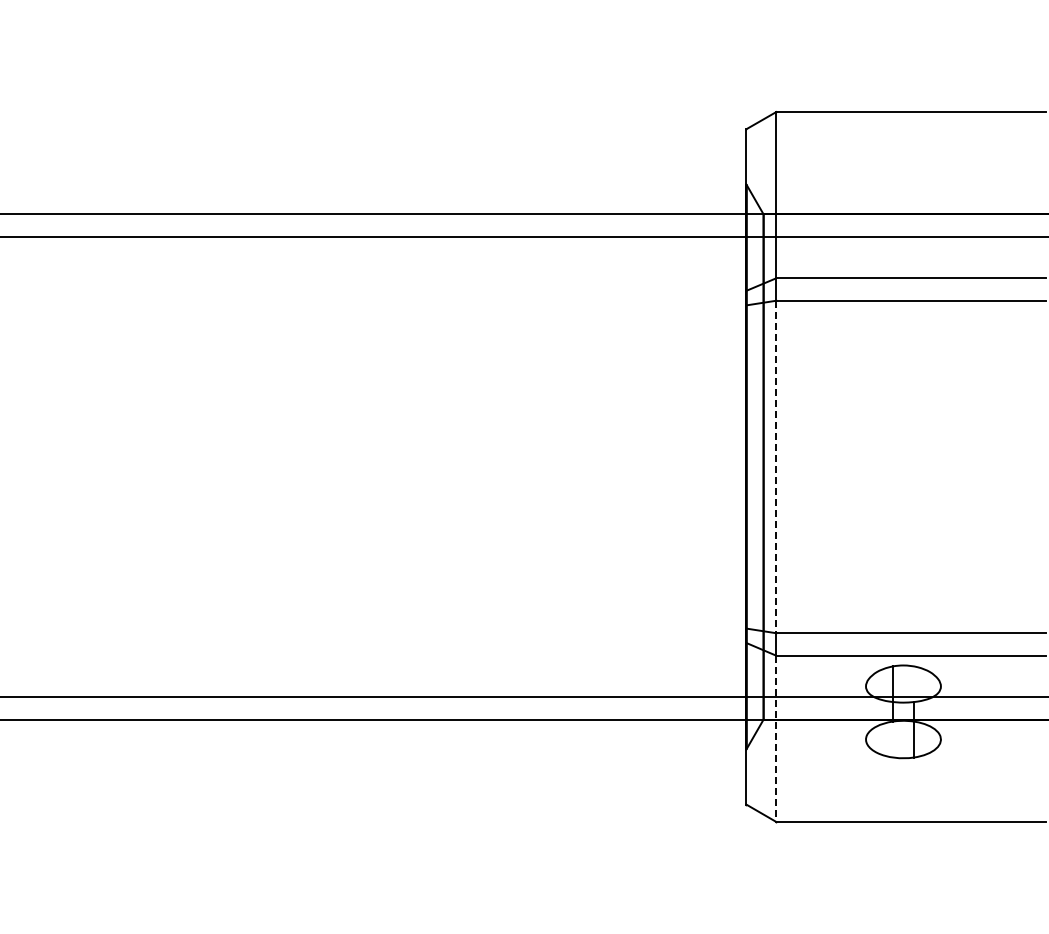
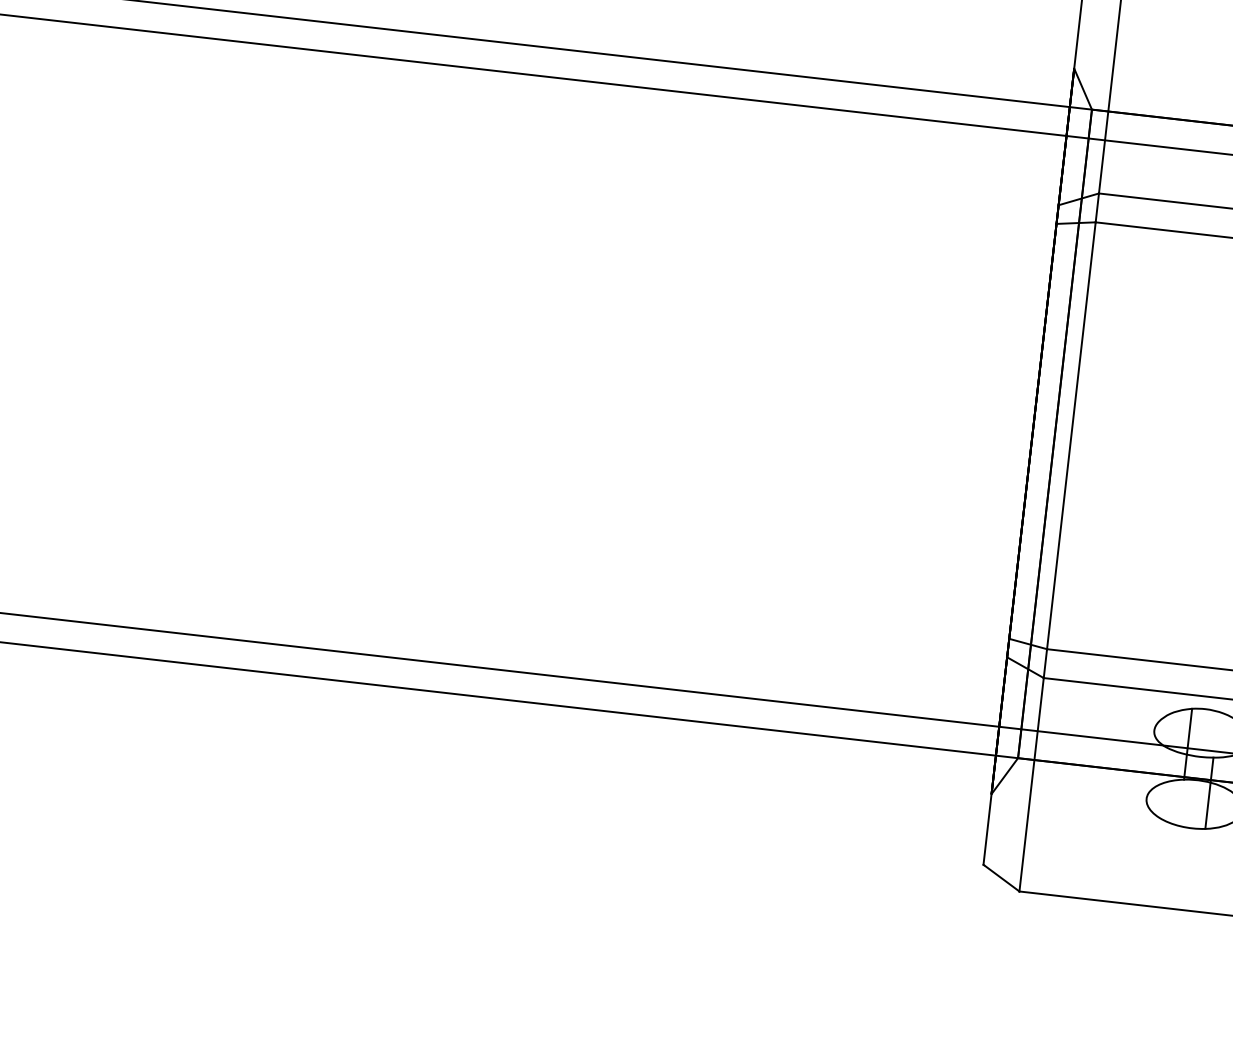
line: (776, 467) -> (1071, 436), dashed -> solid
line: (776, 739) -> (1031, 785), dashed -> solid

